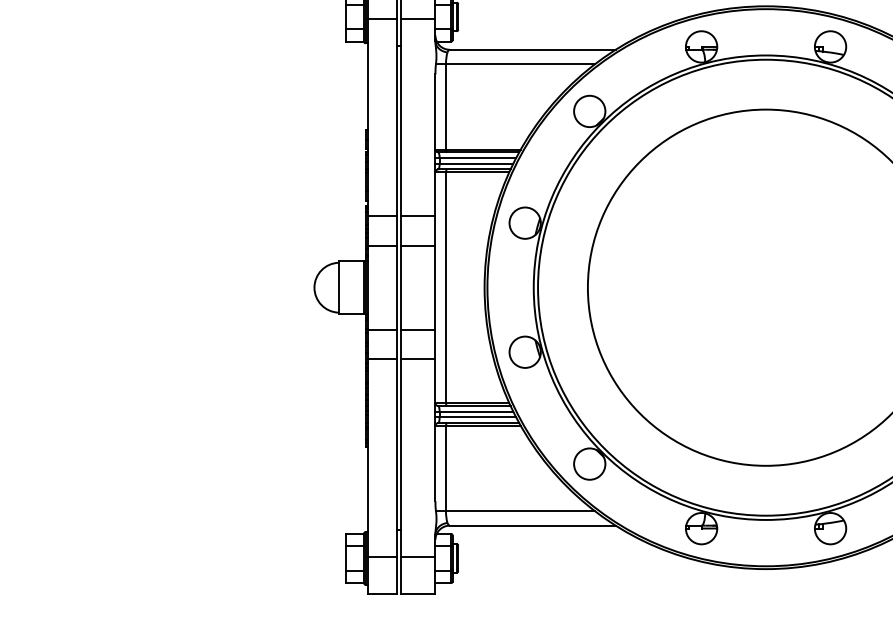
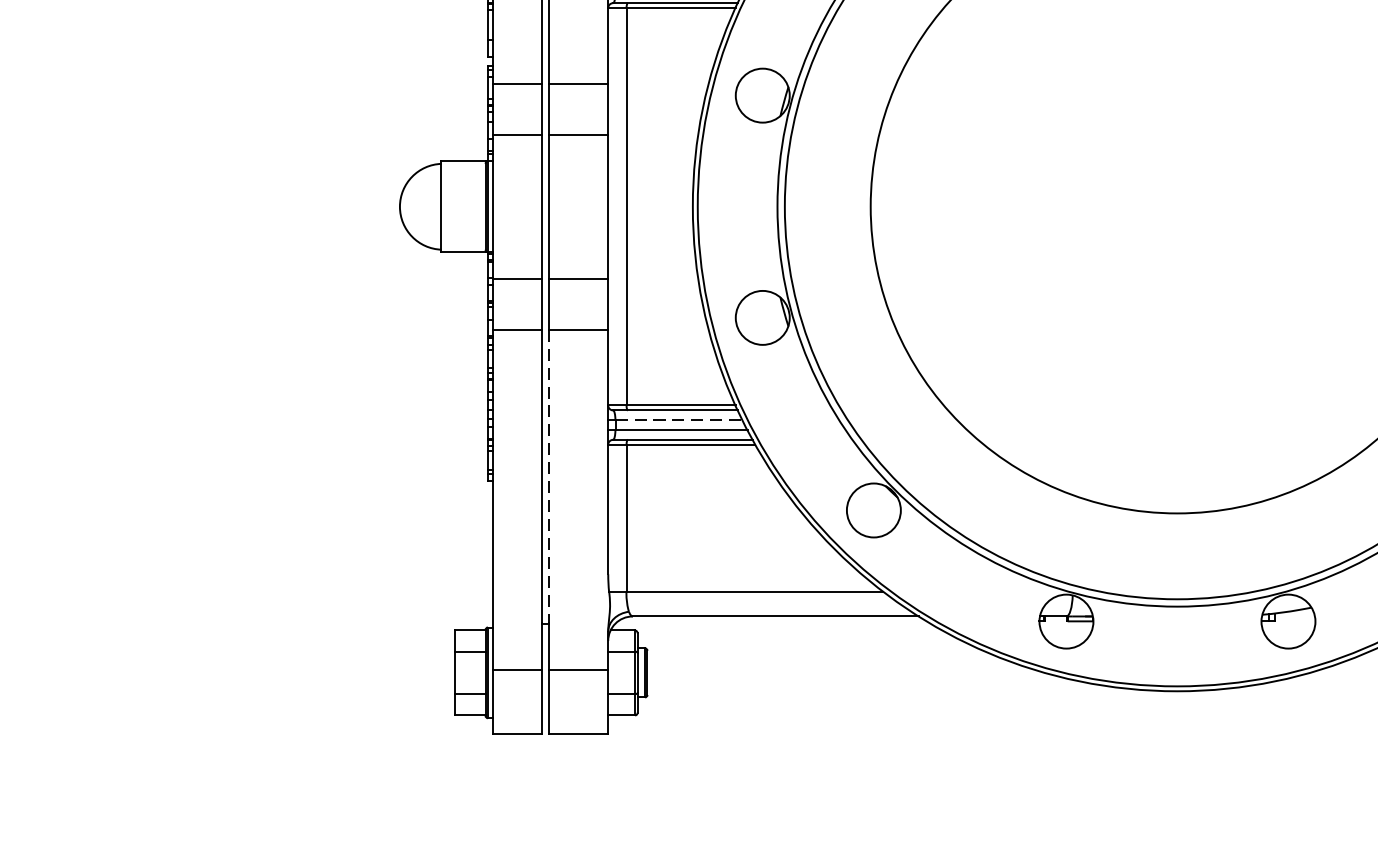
line: (476, 411) -> (678, 419), solid -> dashed
line: (401, 444) -> (549, 476), solid -> dashed

